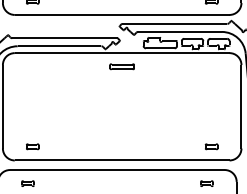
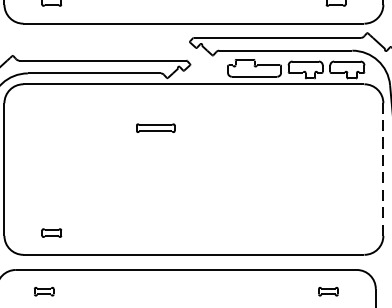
part: (121, 66) -> (154, 127), moved
line: (241, 106) -> (383, 169), solid -> dashed
part: (211, 146) -> (335, 232), removed

